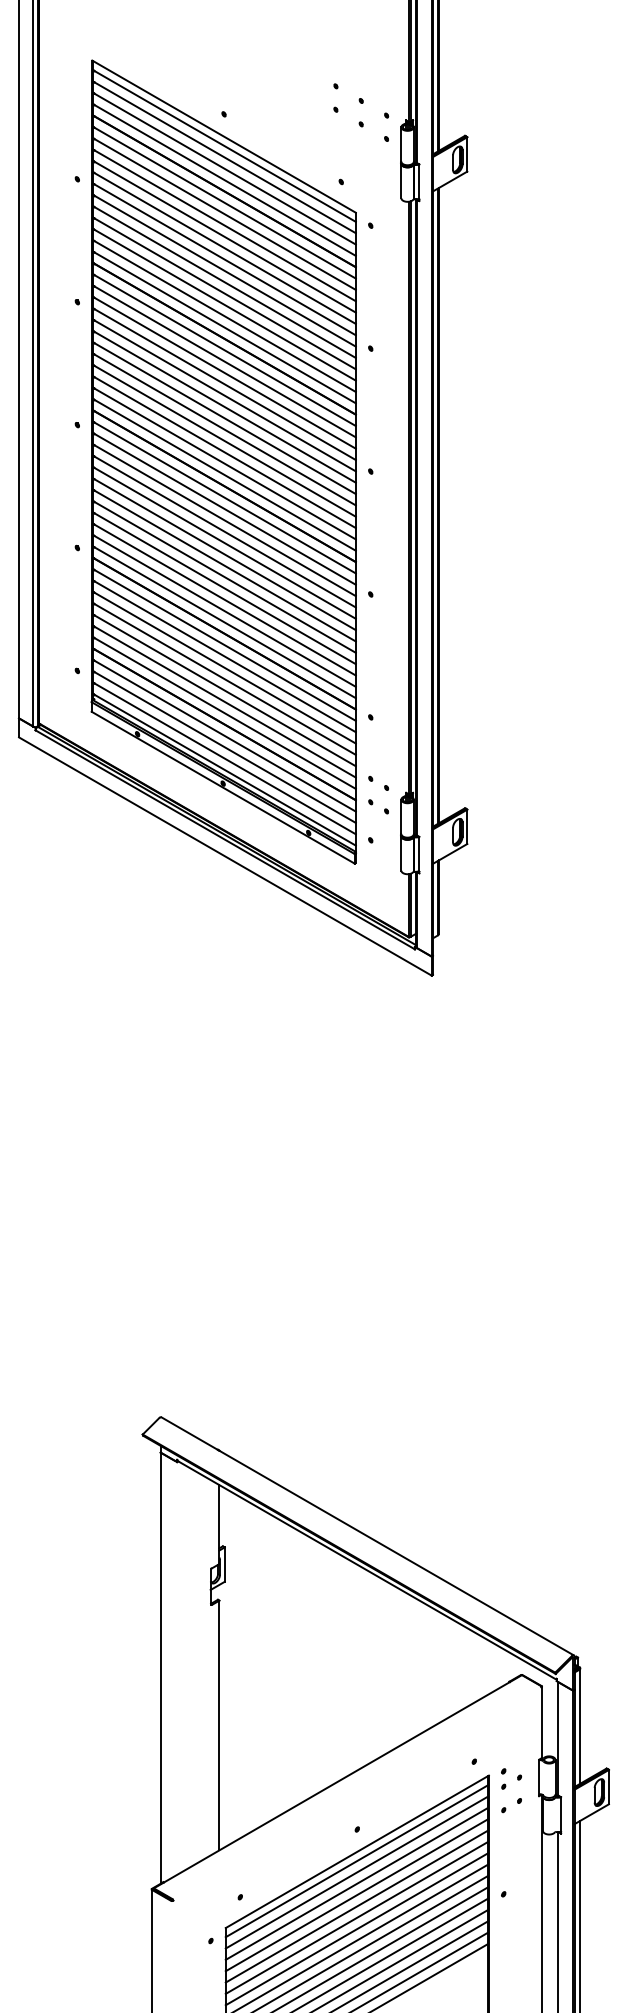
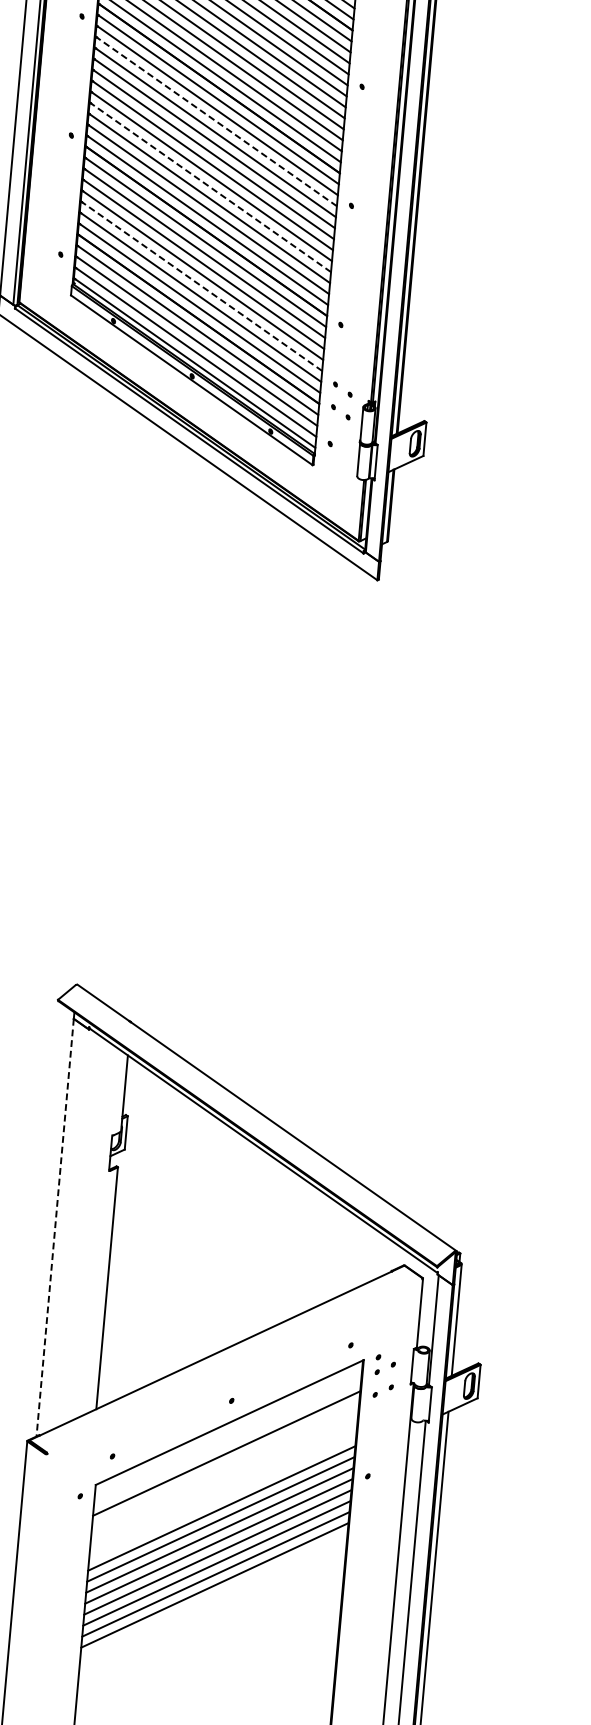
line: (224, 520) -> (216, 121), solid -> dashed
line: (224, 588) -> (210, 187), solid -> dashed
line: (224, 690) -> (201, 286), solid -> dashed
line: (160, 1668) -> (55, 1227), solid -> dashed
line: (356, 1861) -> (228, 1431), removed
line: (356, 1872) -> (227, 1442), removed
line: (356, 1895) -> (225, 1464), removed
line: (356, 1906) -> (224, 1475), removed
line: (356, 1917) -> (223, 1486), removed
line: (356, 1929) -> (222, 1497), removed

